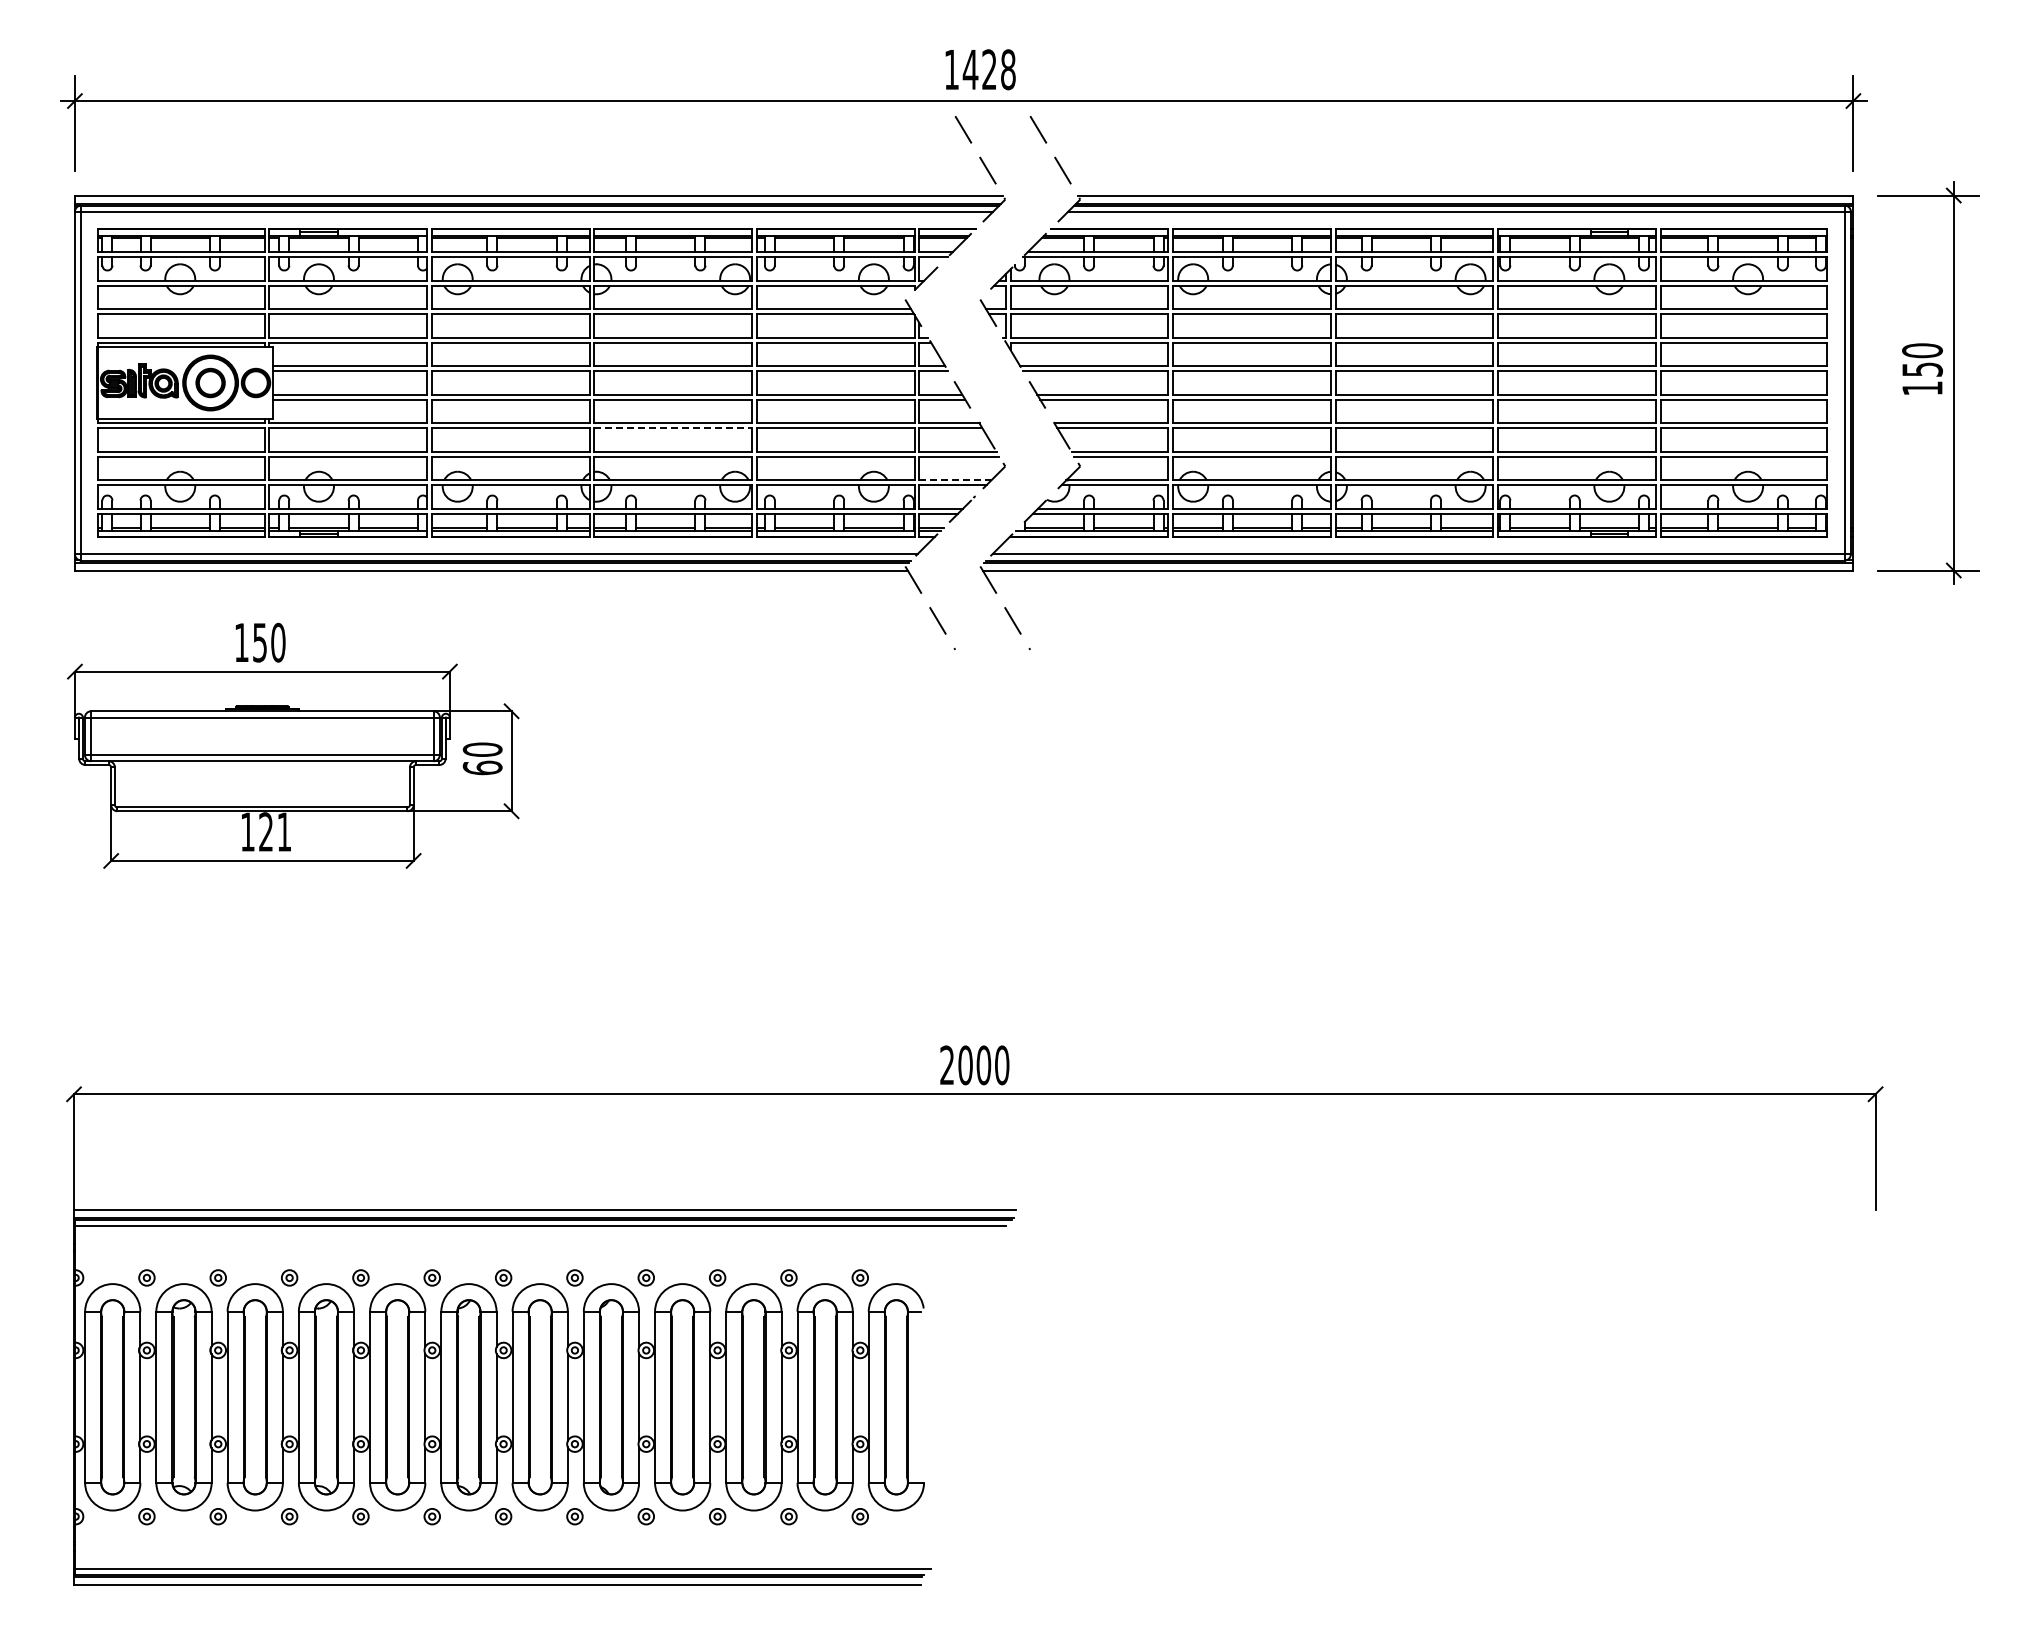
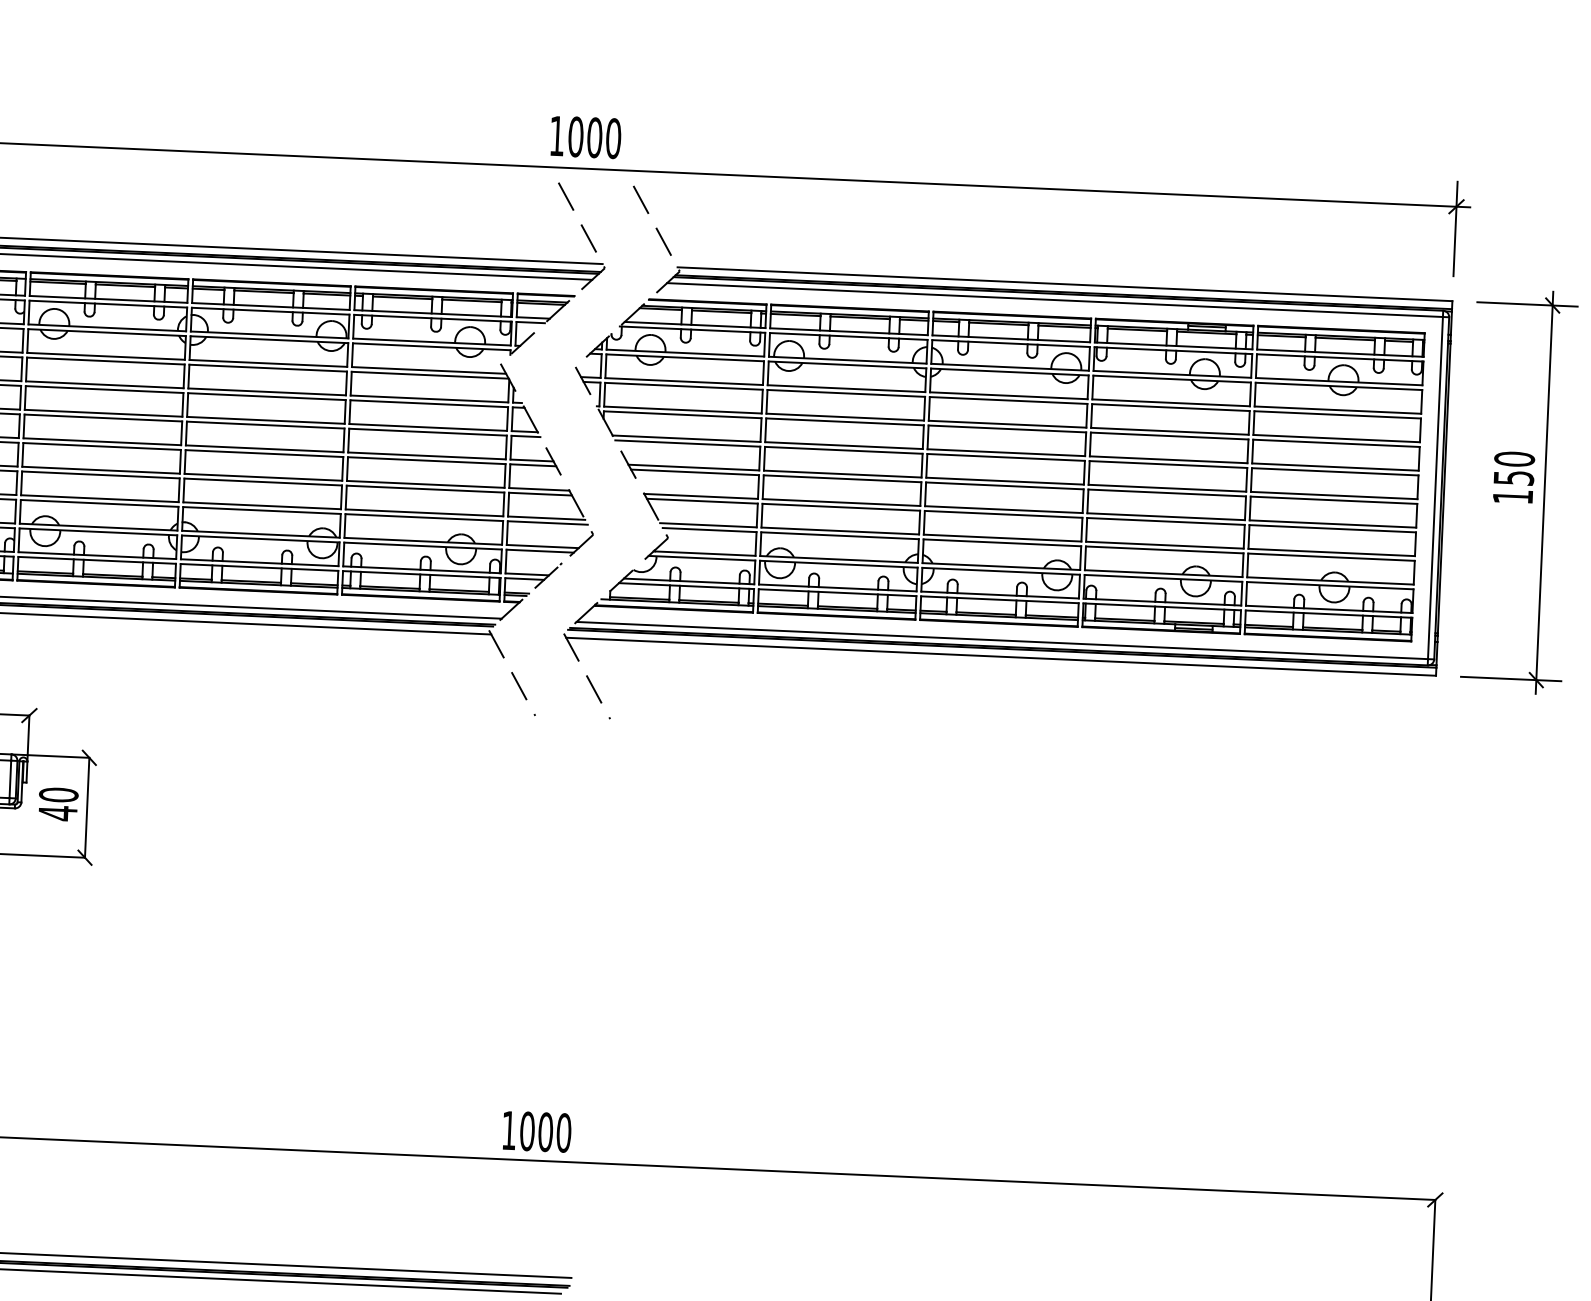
text: (988, 69) -> (593, 137), 1428 -> 1000
line: (673, 428) -> (263, 482), dashed -> solid
line: (955, 480) -> (542, 546), dashed -> solid
text: (482, 767) -> (57, 812), 60 -> 40
text: (946, 1064) -> (508, 1129), 2000 -> 1000

